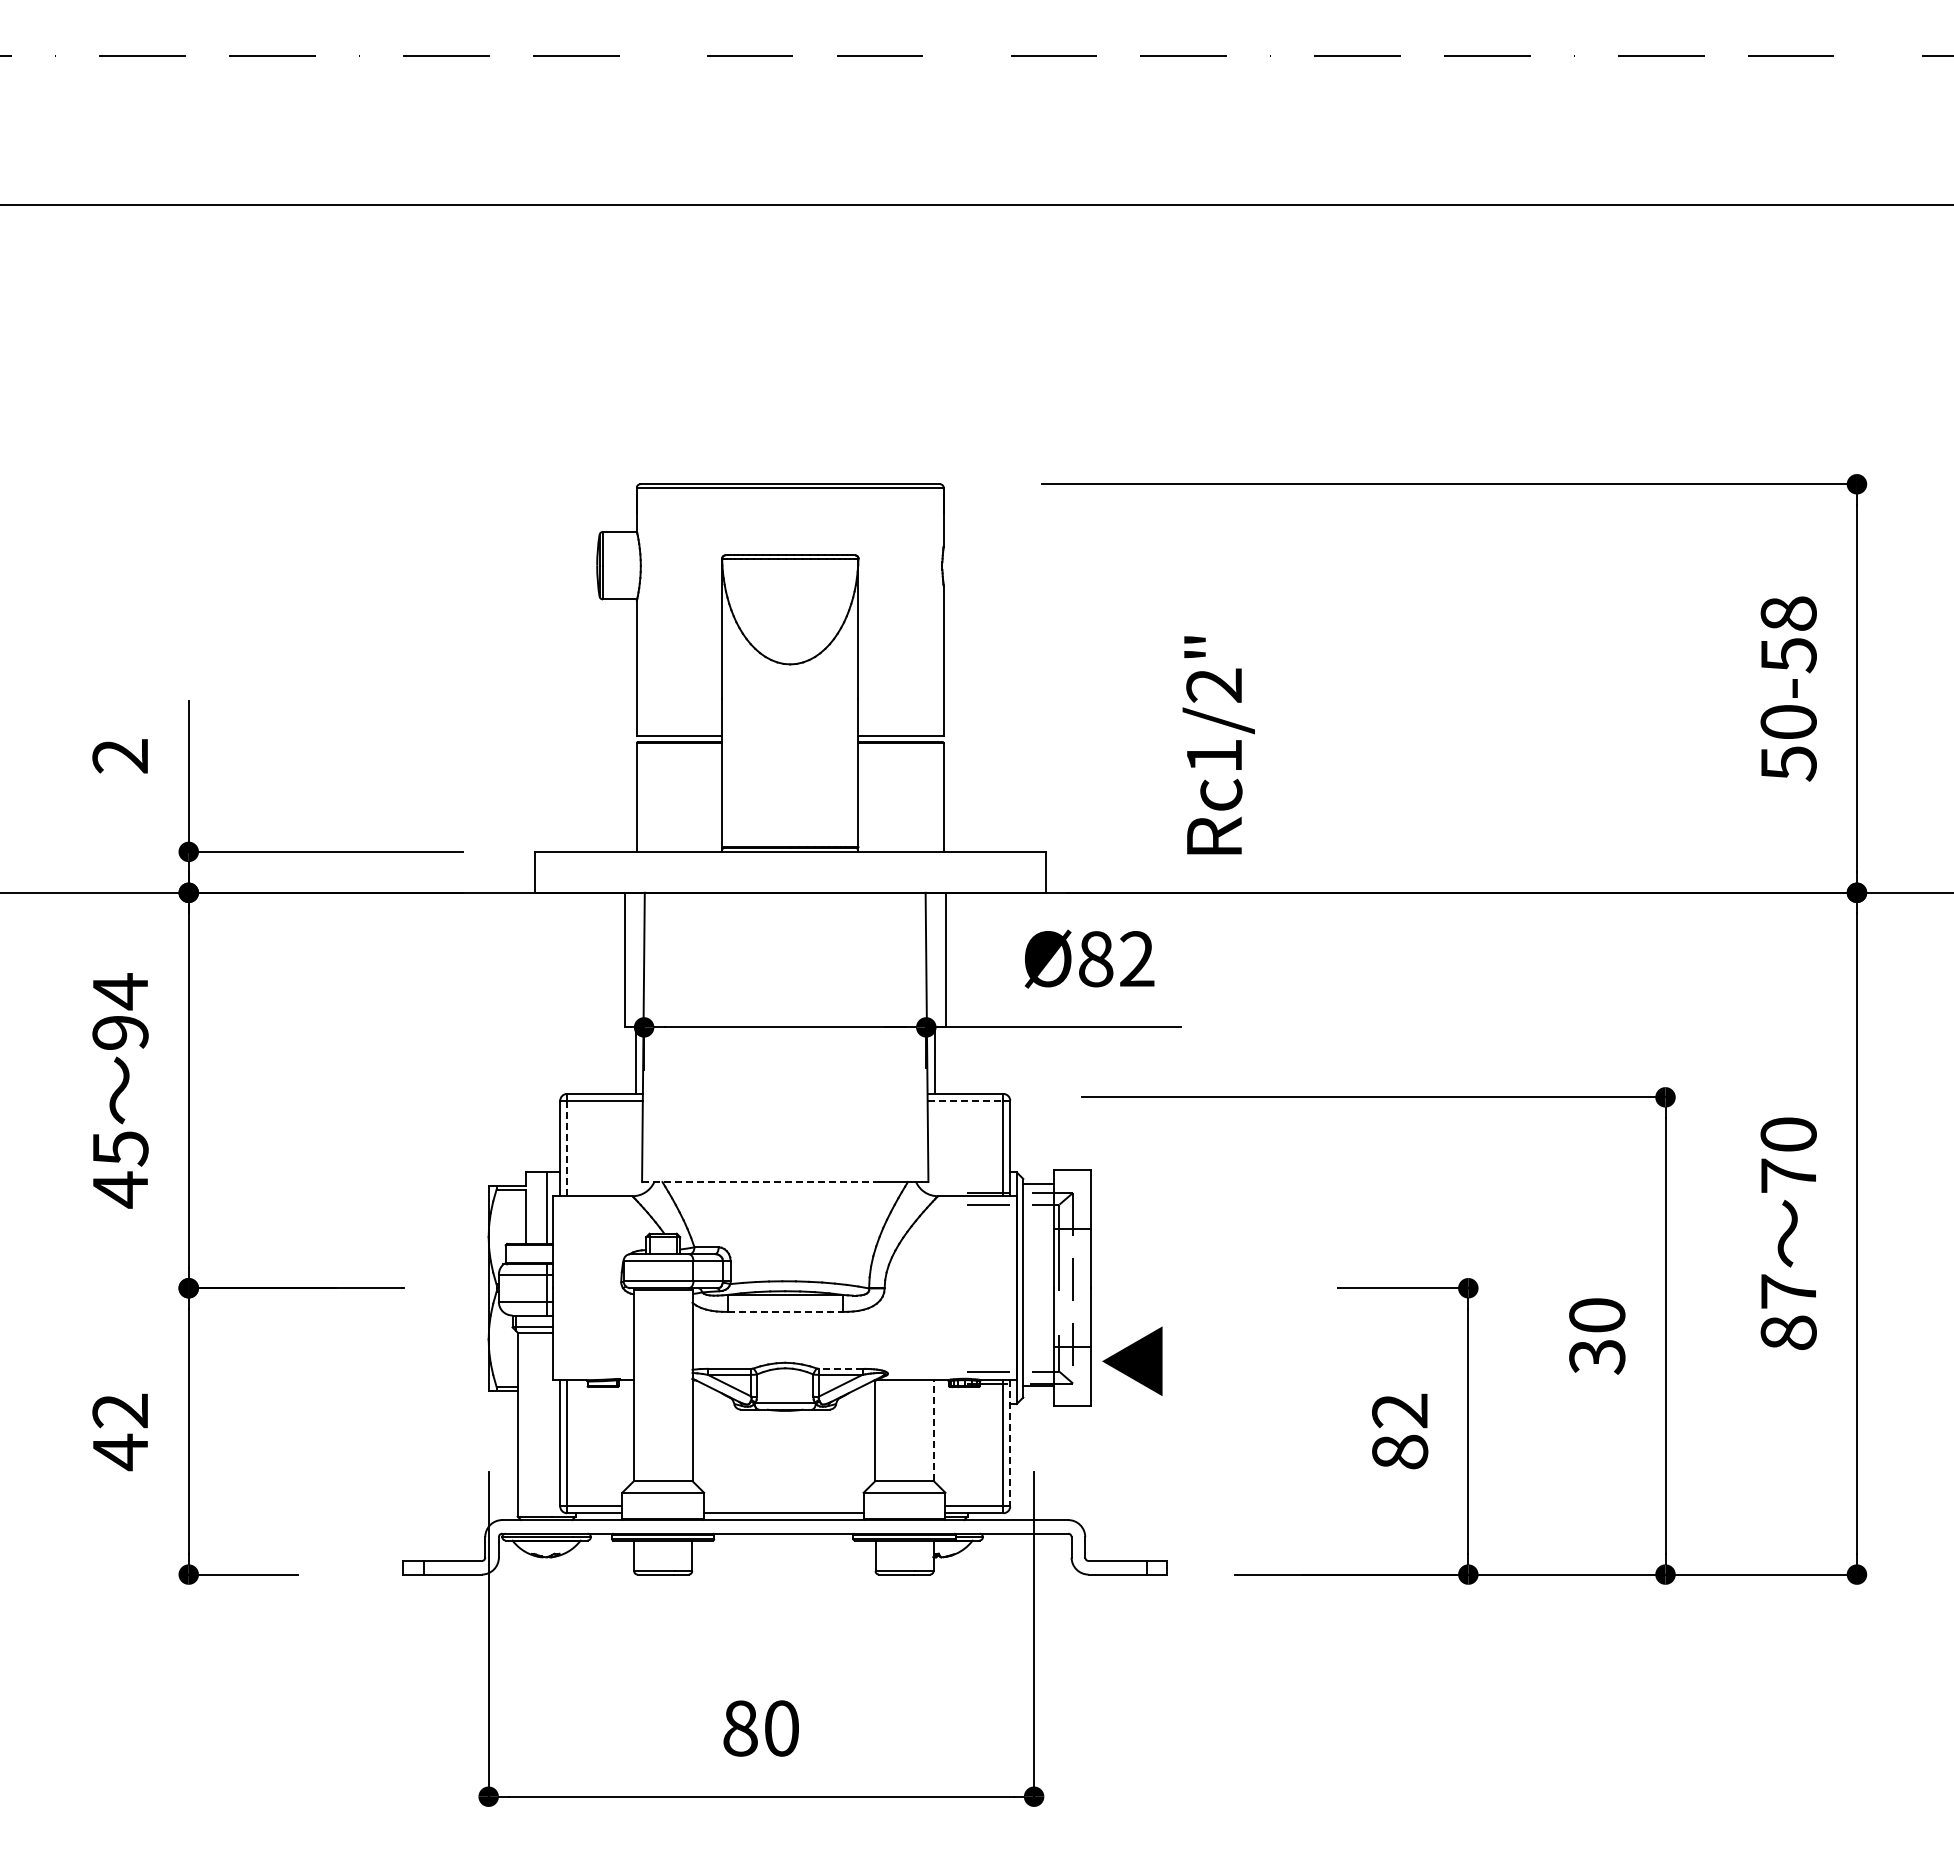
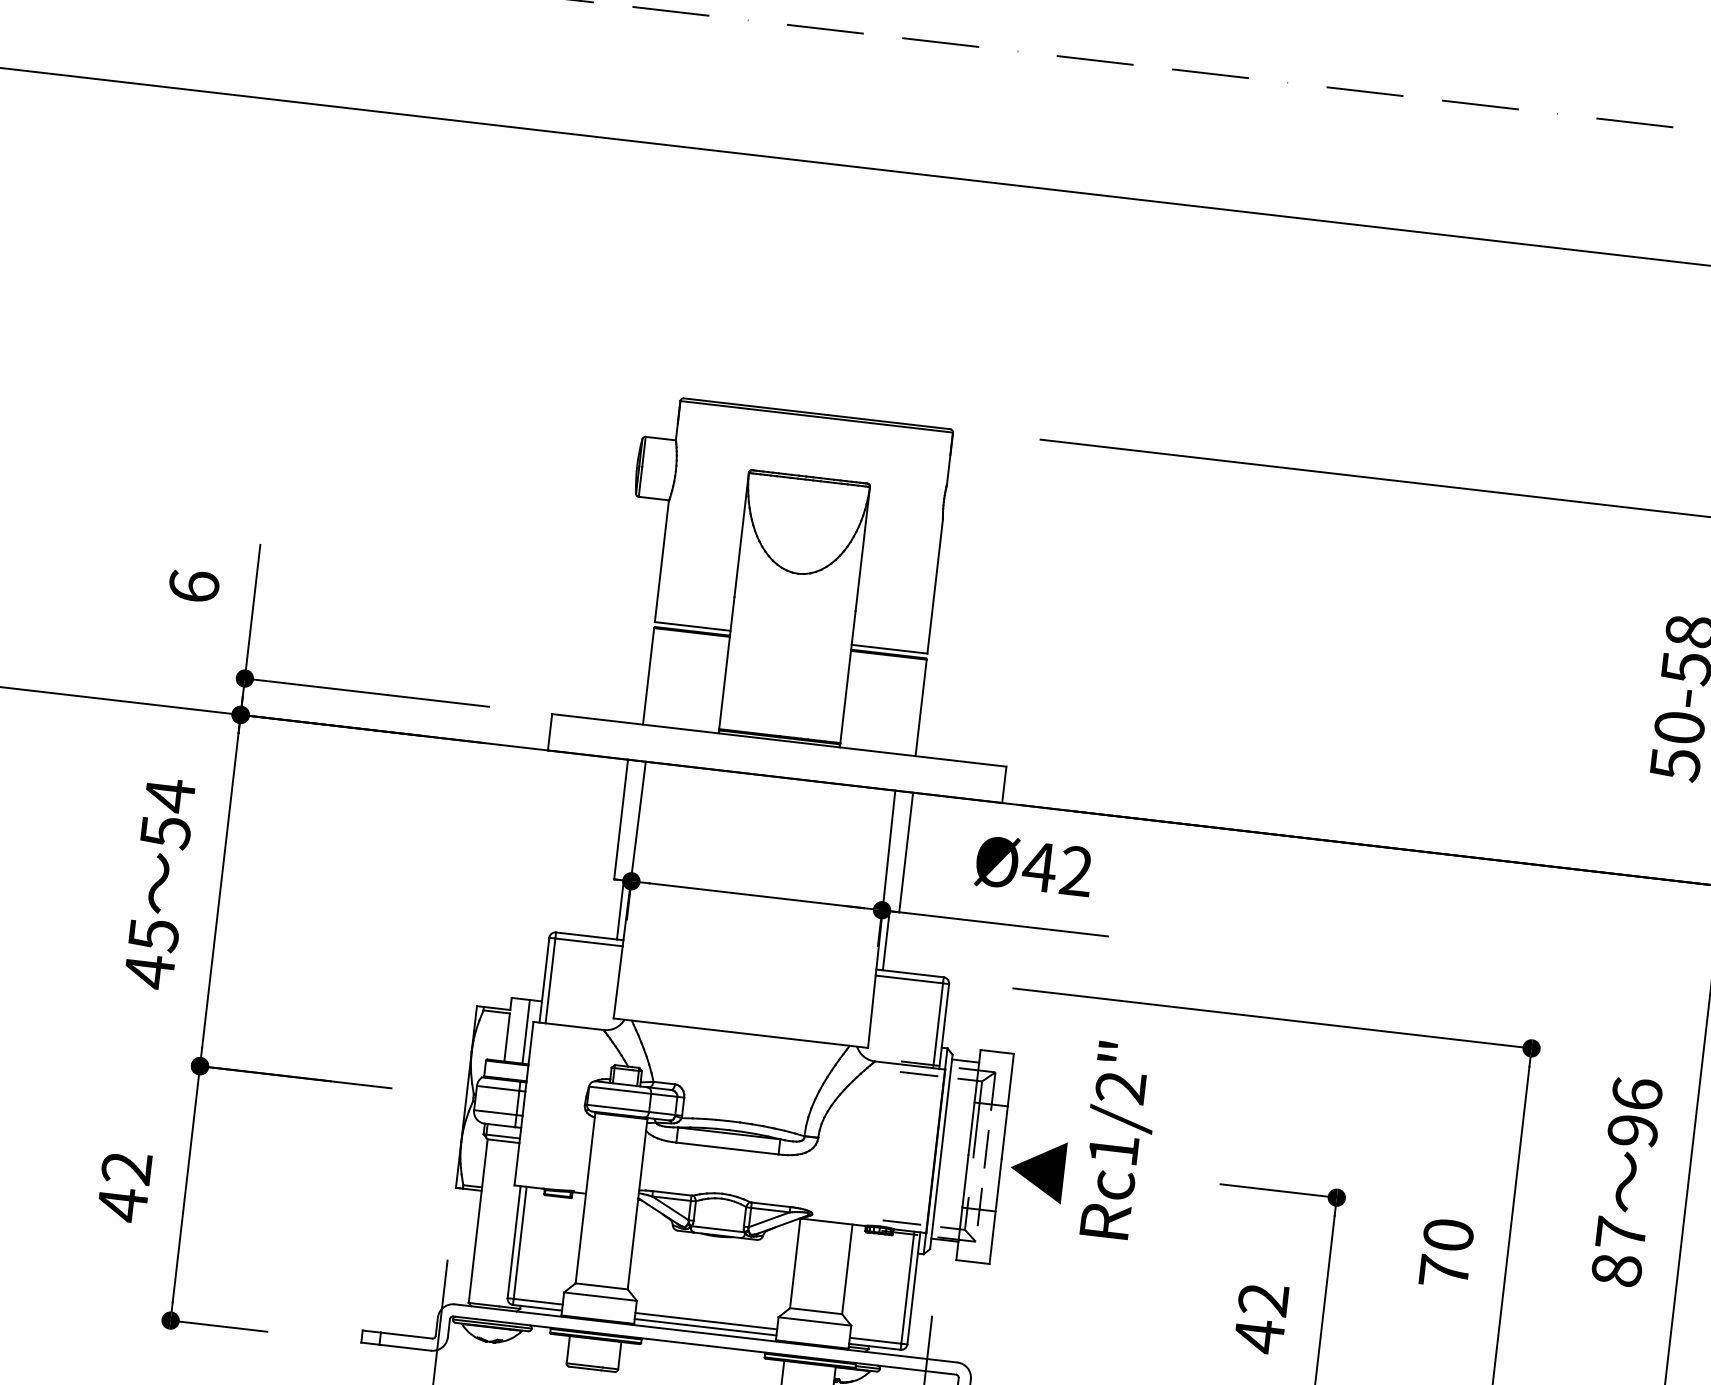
text: (1218, 745) -> (1118, 1141), moved
text: (120, 755) -> (194, 585), 2 -> 6
text: (1095, 959) -> (1039, 867), Ø82 -> Ø42
text: (120, 1033) -> (165, 832), 94 -> 54
line: (965, 1100) -> (909, 979), dashed -> solid
line: (567, 1148) -> (550, 980), dashed -> solid
text: (1788, 1155) -> (1634, 1112), 70 -> 96
line: (761, 1182) -> (719, 1031), dashed -> solid
line: (785, 1311) -> (727, 1148), dashed -> solid
text: (1597, 1356) -> (1444, 1271), 30 -> 70
text: (1132, 1360) -> (1037, 1169), moved
line: (840, 1368) -> (770, 1204), dashed -> solid
line: (933, 1430) -> (847, 1269), dashed -> solid
line: (1010, 1443) -> (914, 1288), dashed -> solid
text: (1400, 1452) -> (1259, 1336), 82 -> 42
line: (783, 1506) -> (705, 1321), added

